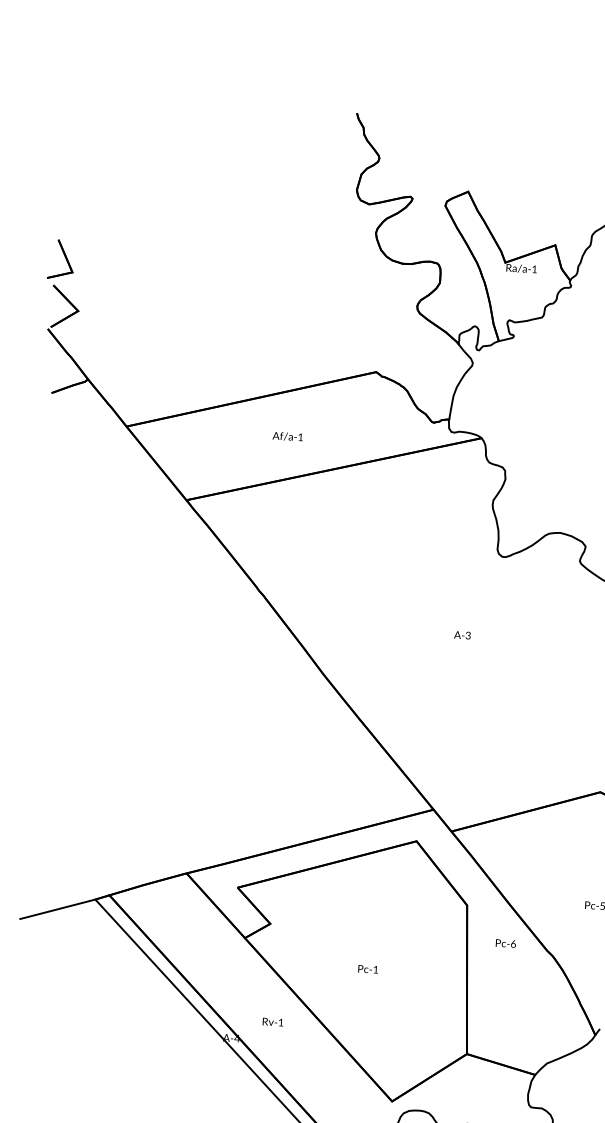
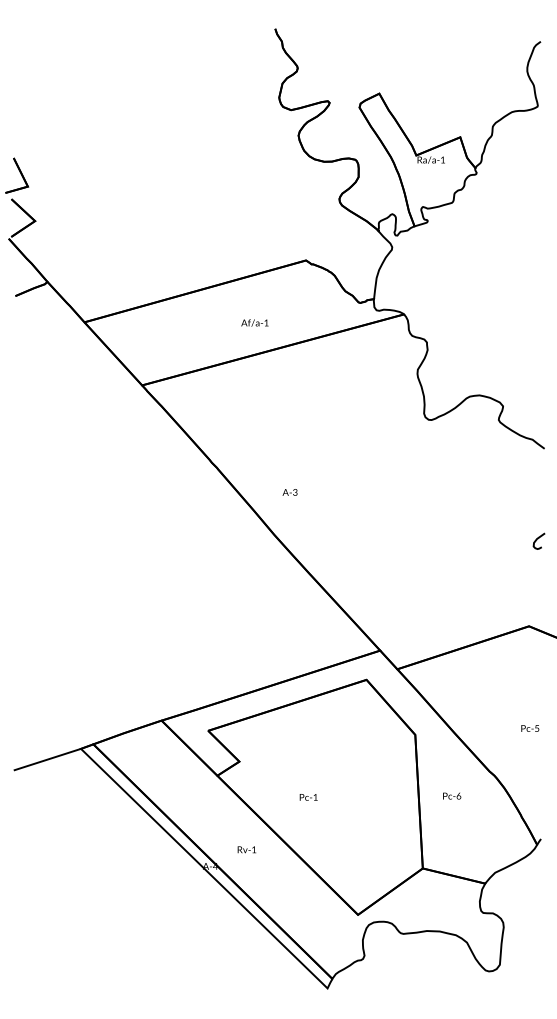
text: (287, 436) -> (254, 322), moved
text: (461, 635) -> (289, 492), moved
text: (506, 942) -> (452, 795), moved
text: (367, 969) -> (308, 797), moved

